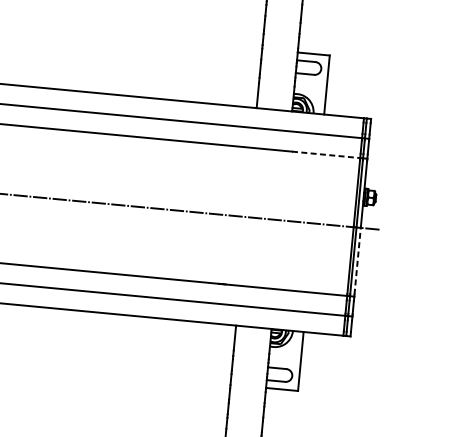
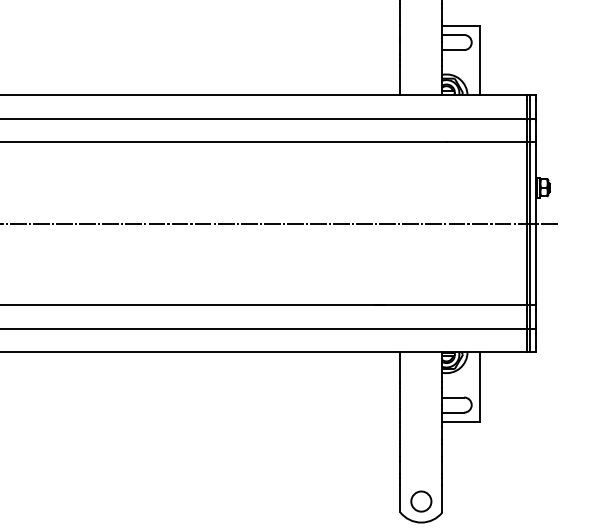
line: (326, 154) -> (487, 142), dashed -> solid
line: (357, 261) -> (535, 263), dashed -> solid

